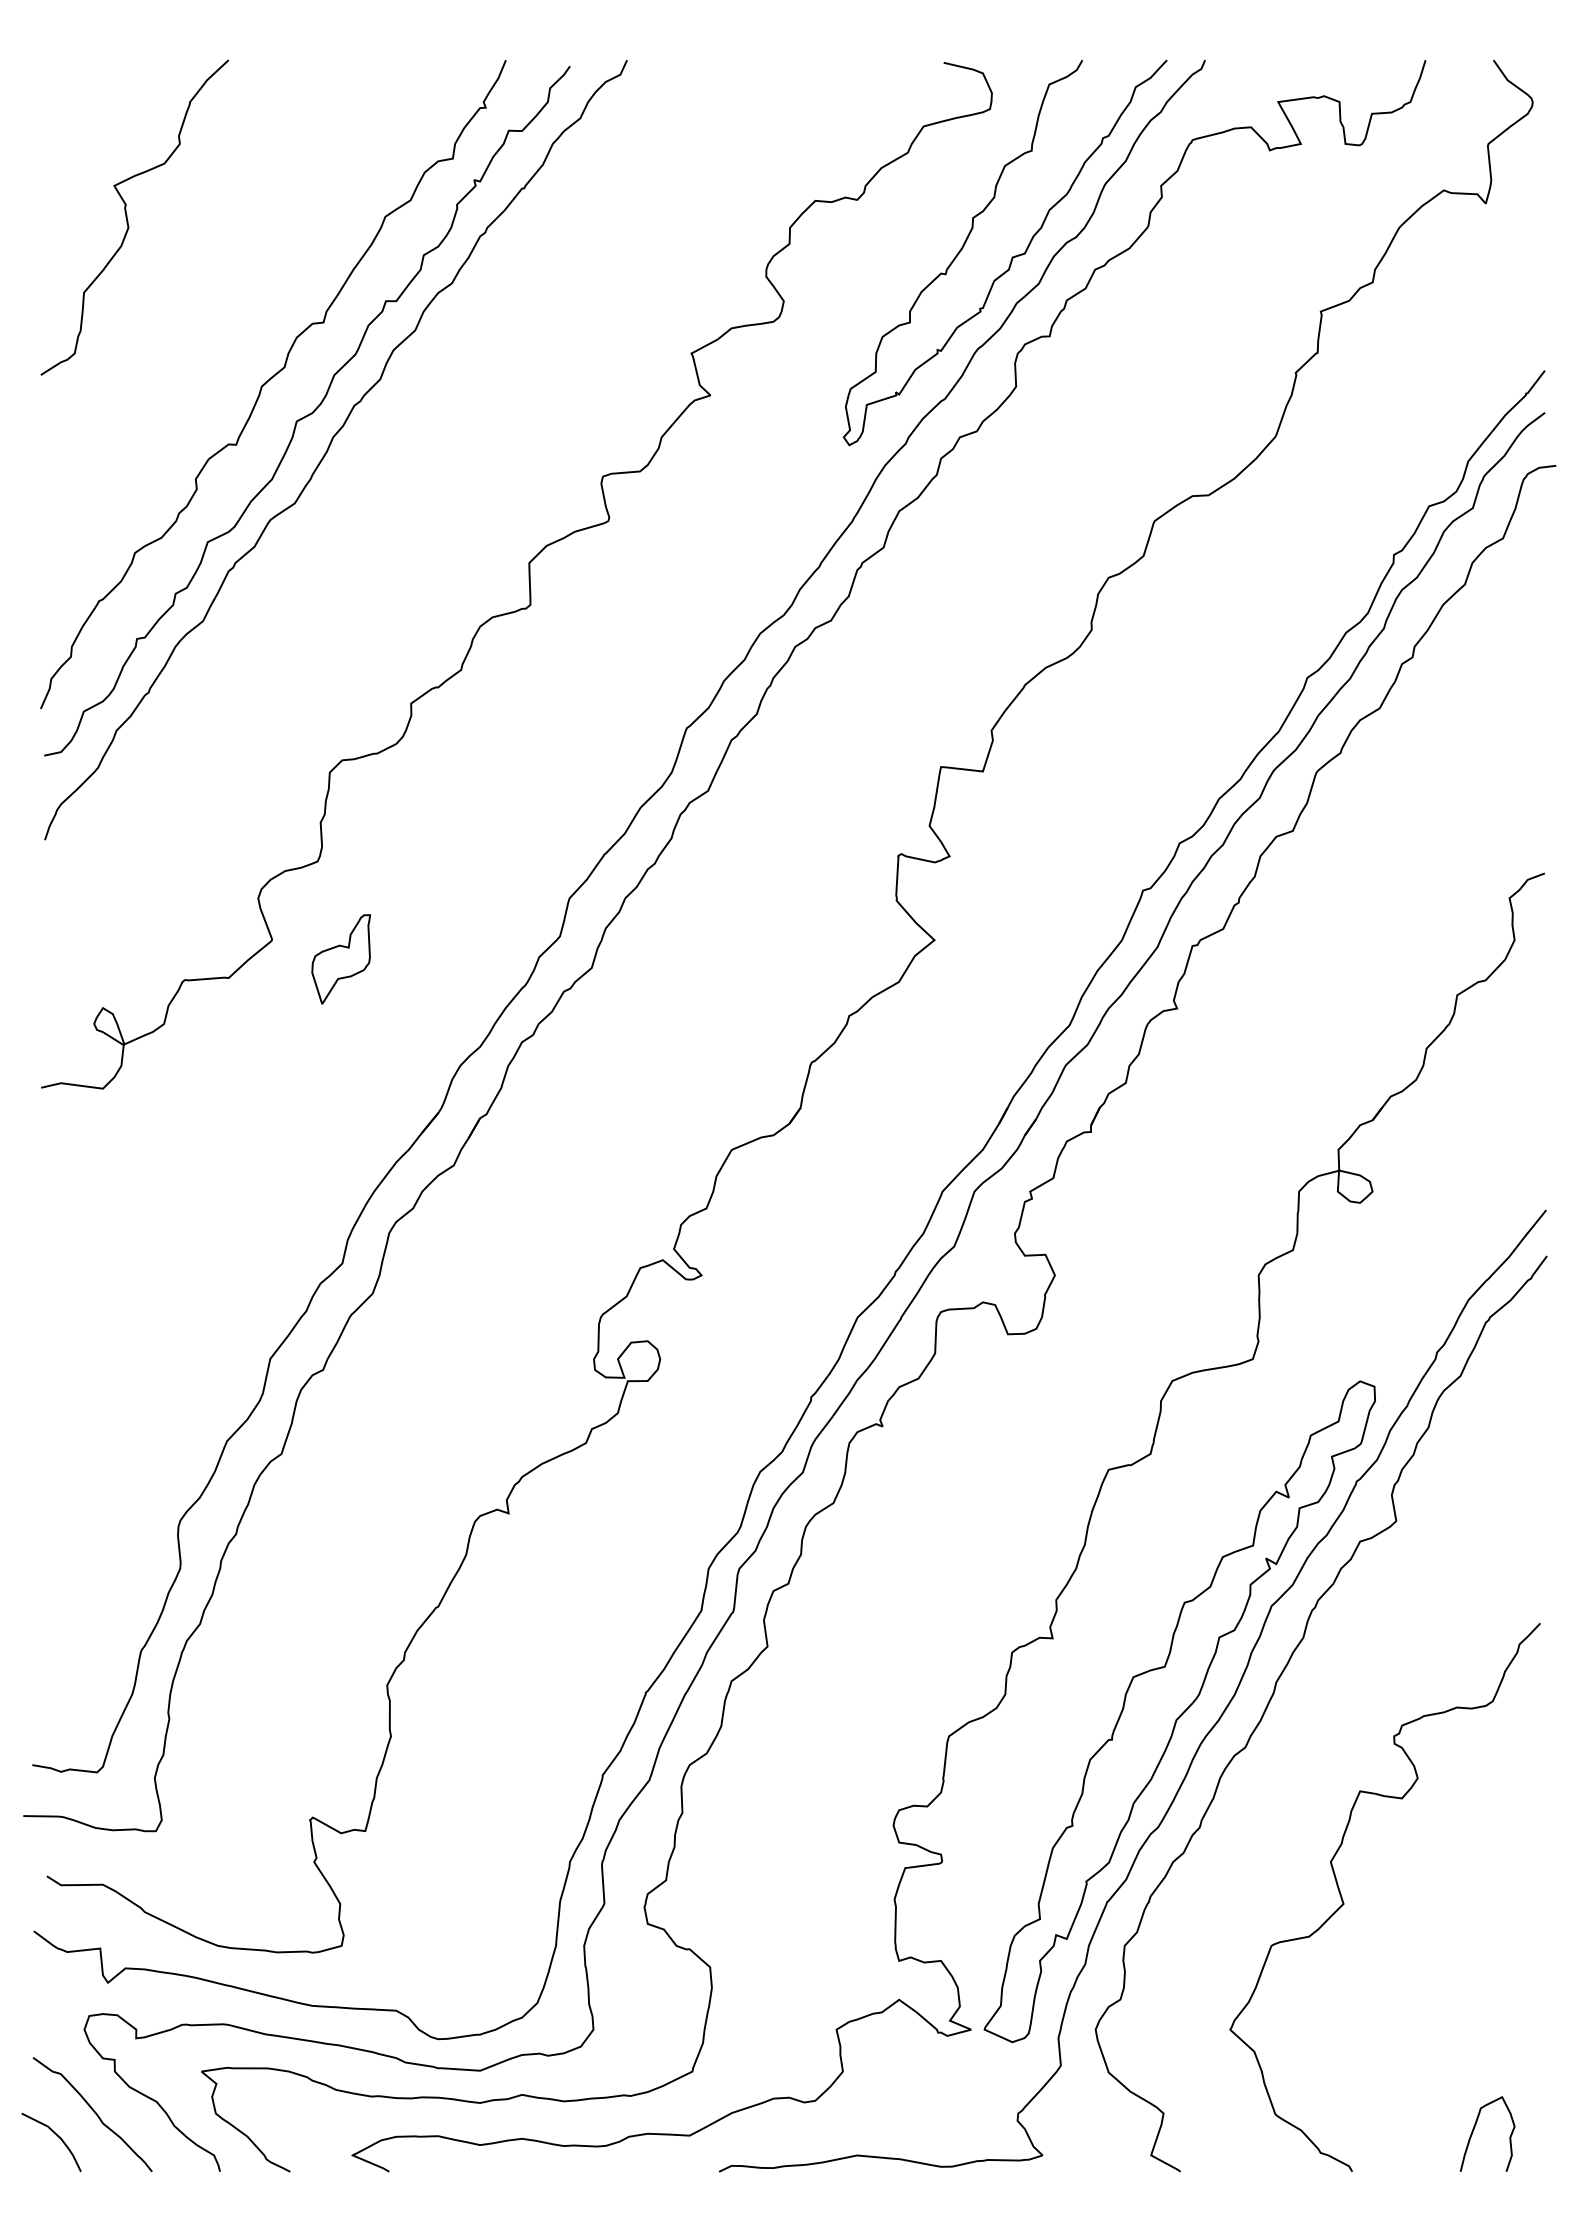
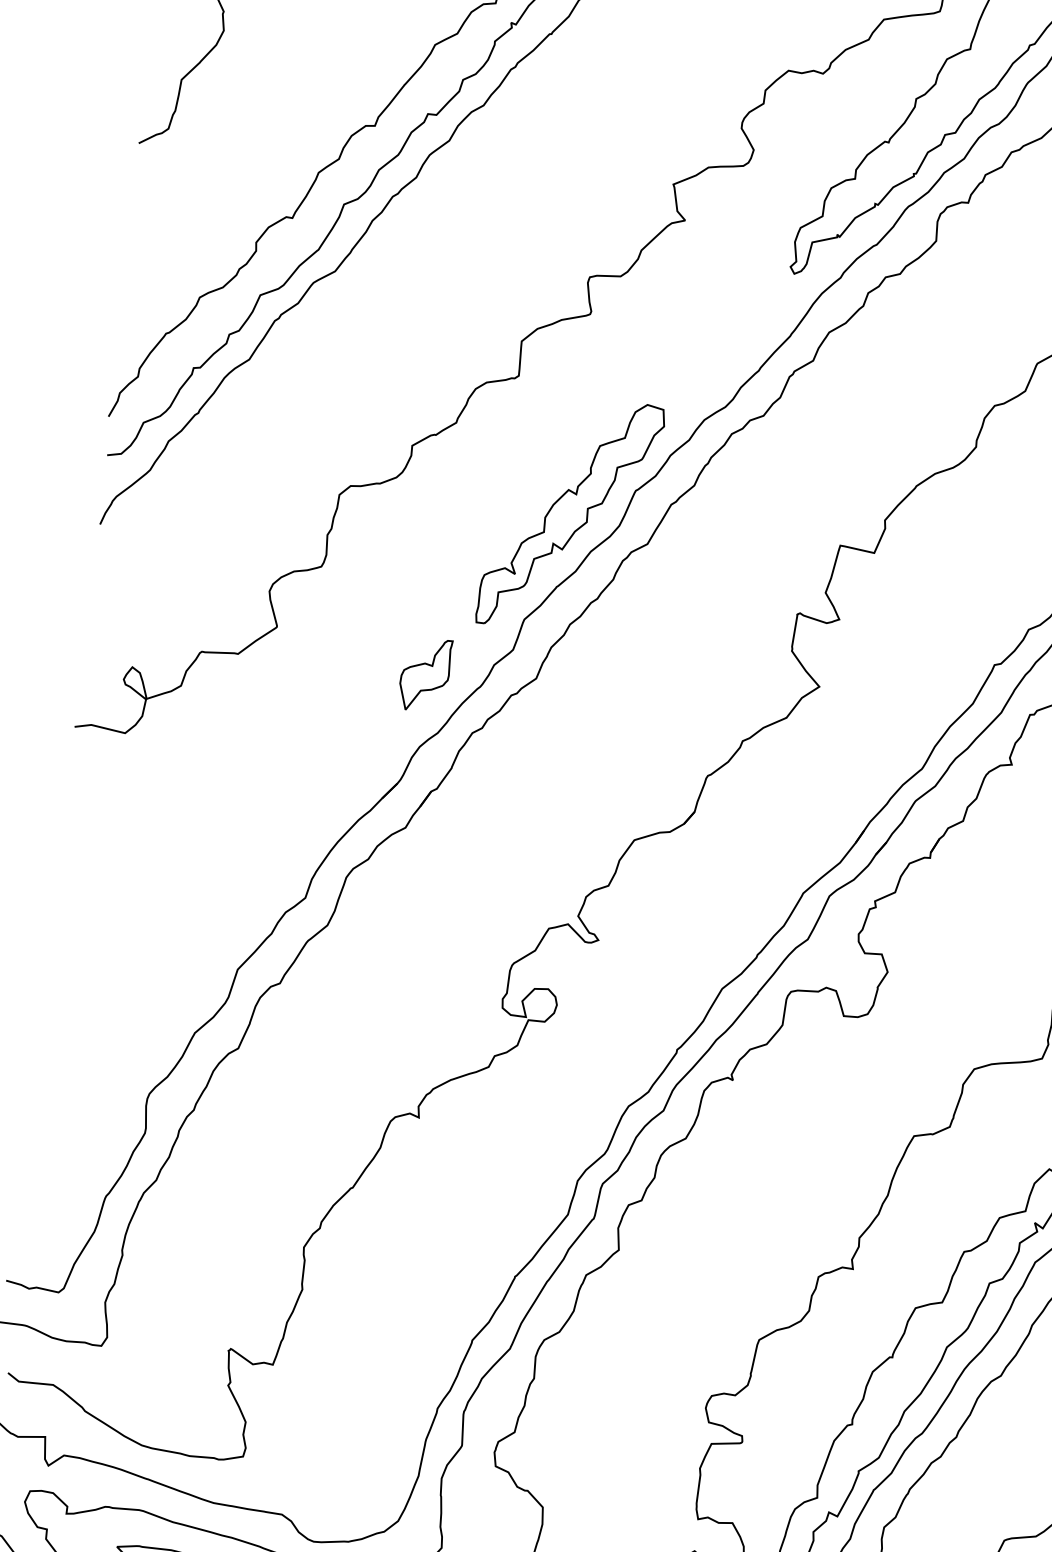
part: (611, 765) -> (570, 514), added
part: (341, 959) -> (425, 675), moved

